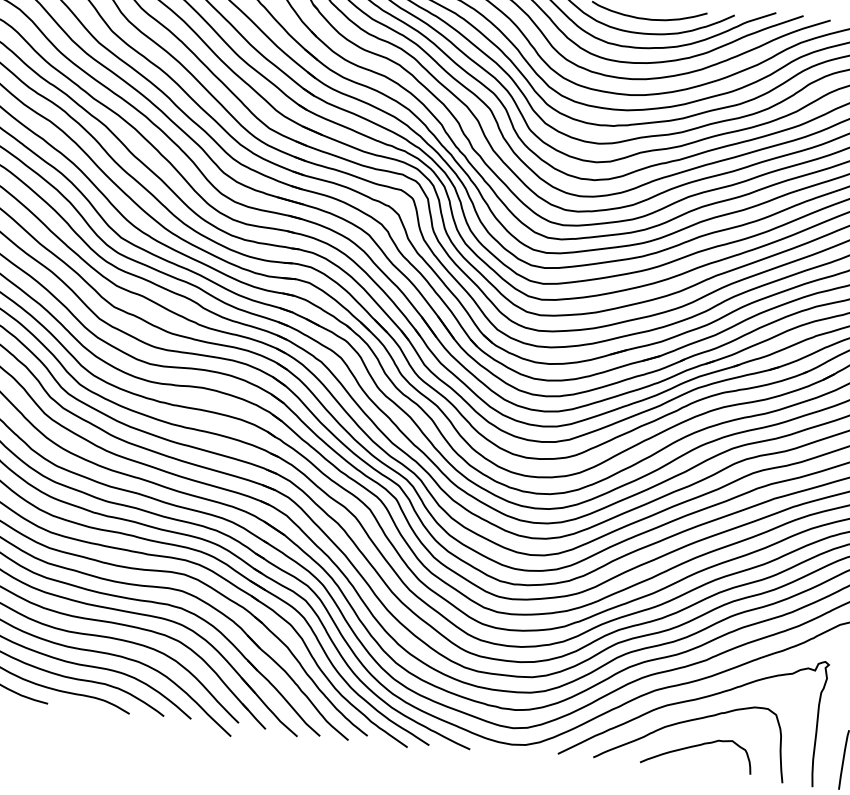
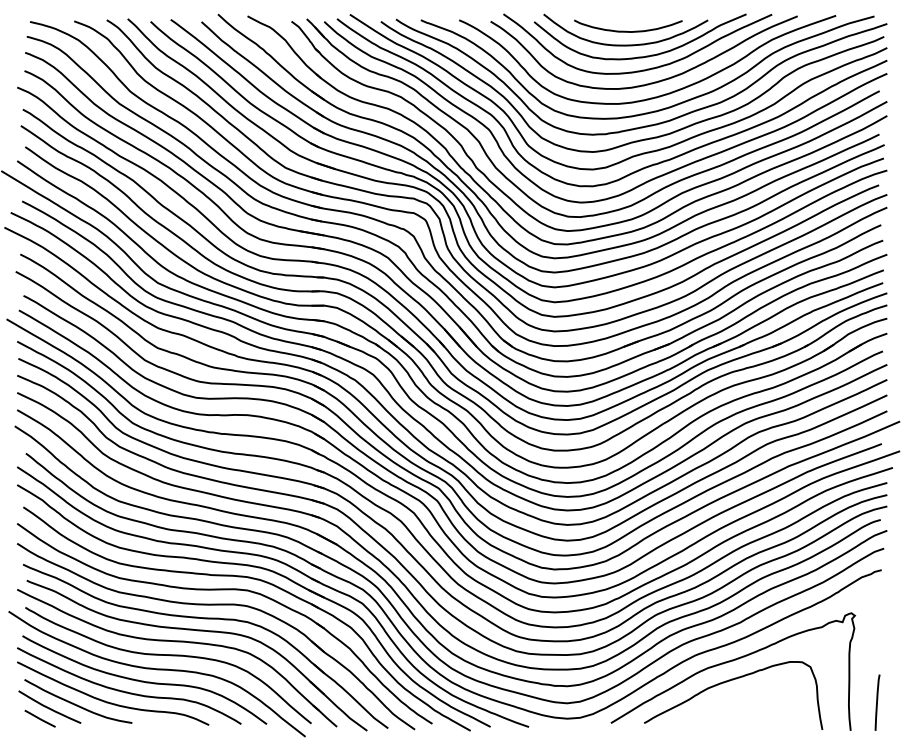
curve: (695, 747) -> (738, 704), removed

